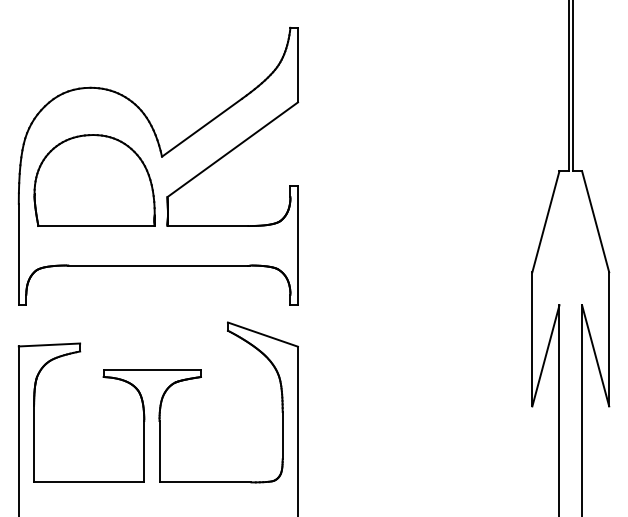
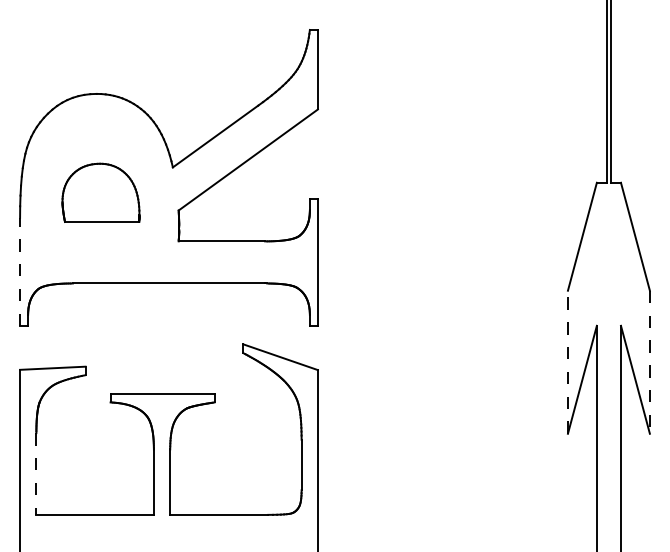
part: (94, 180) -> (100, 192), size x0.6
line: (19, 254) -> (20, 271), solid -> dashed
line: (531, 339) -> (567, 362), solid -> dashed
line: (608, 339) -> (649, 362), solid -> dashed
line: (34, 443) -> (36, 473), solid -> dashed

